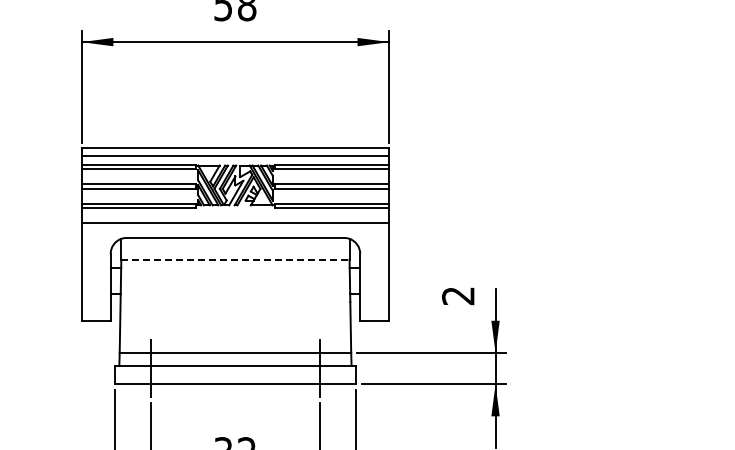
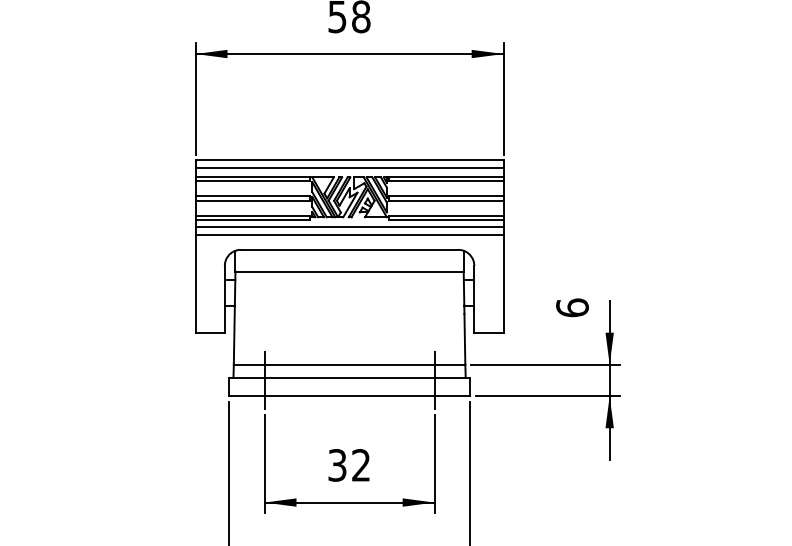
line: (235, 215) -> (349, 227), added
line: (236, 259) -> (350, 271), dashed -> solid
text: (458, 295) -> (572, 307), 2 -> 6

